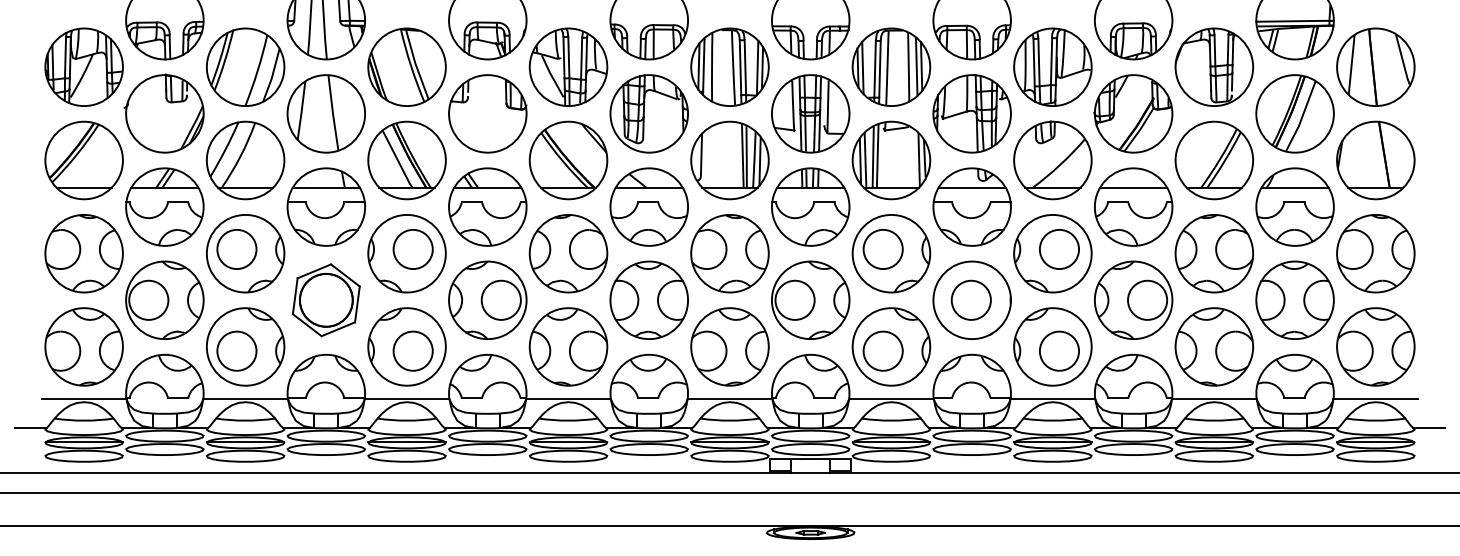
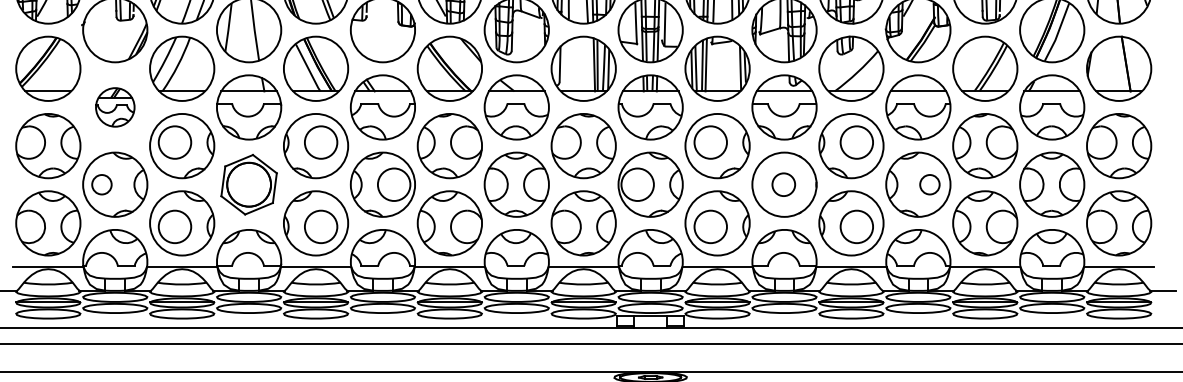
part: (164, 206) -> (114, 106), size x0.6
circle: (148, 299) -> (101, 184), size x0.6
circle: (970, 299) -> (783, 184), size x0.7
circle: (1147, 299) -> (929, 184), size x0.6

